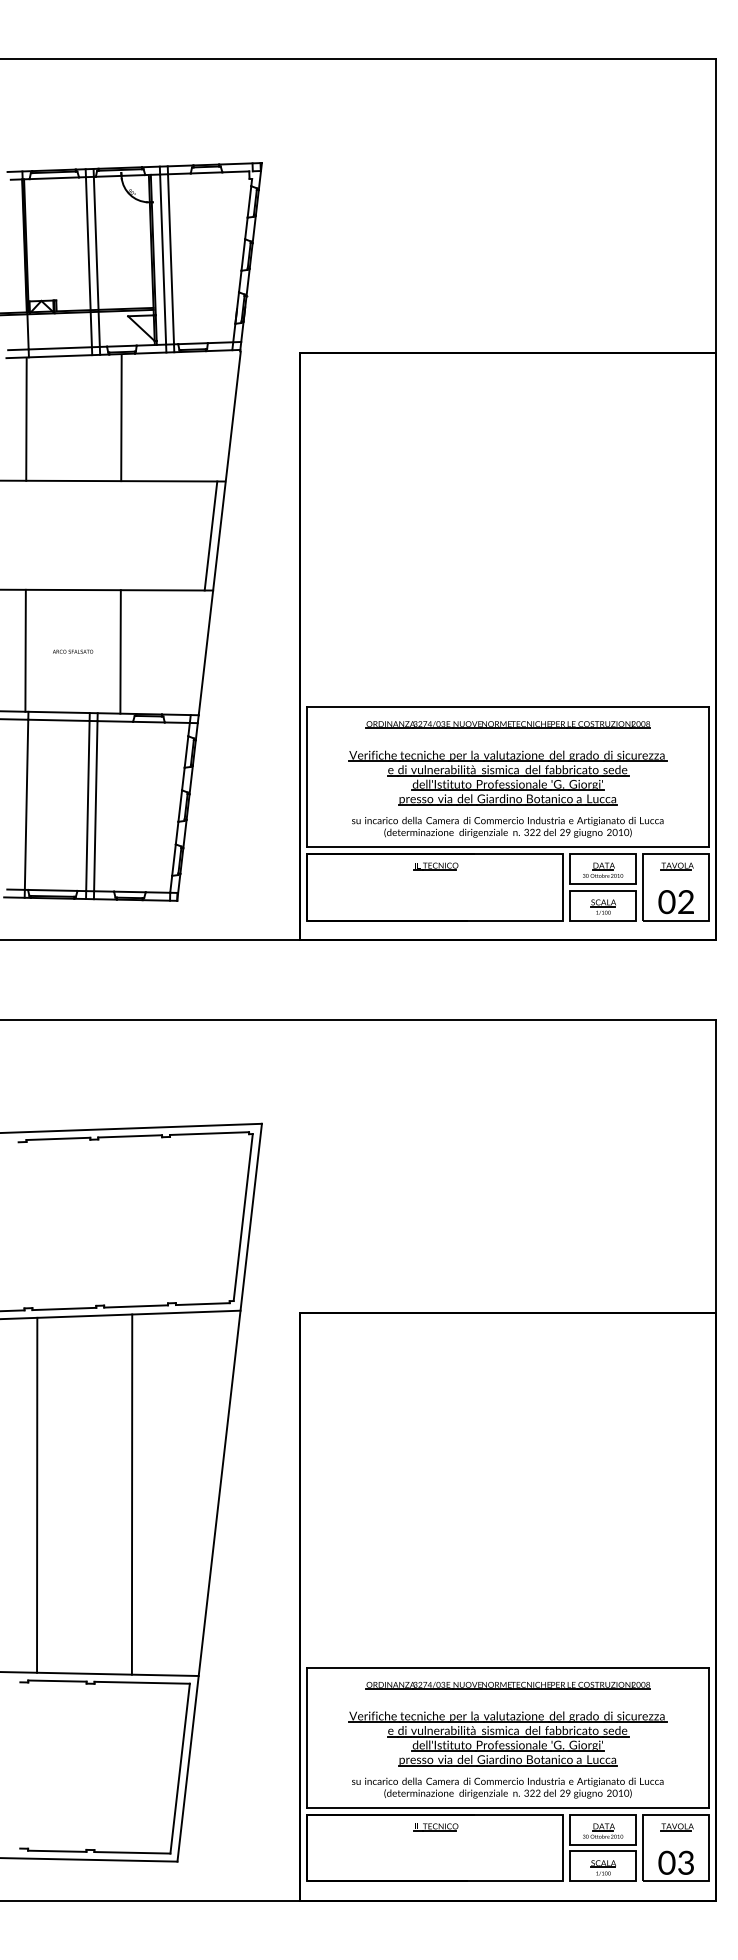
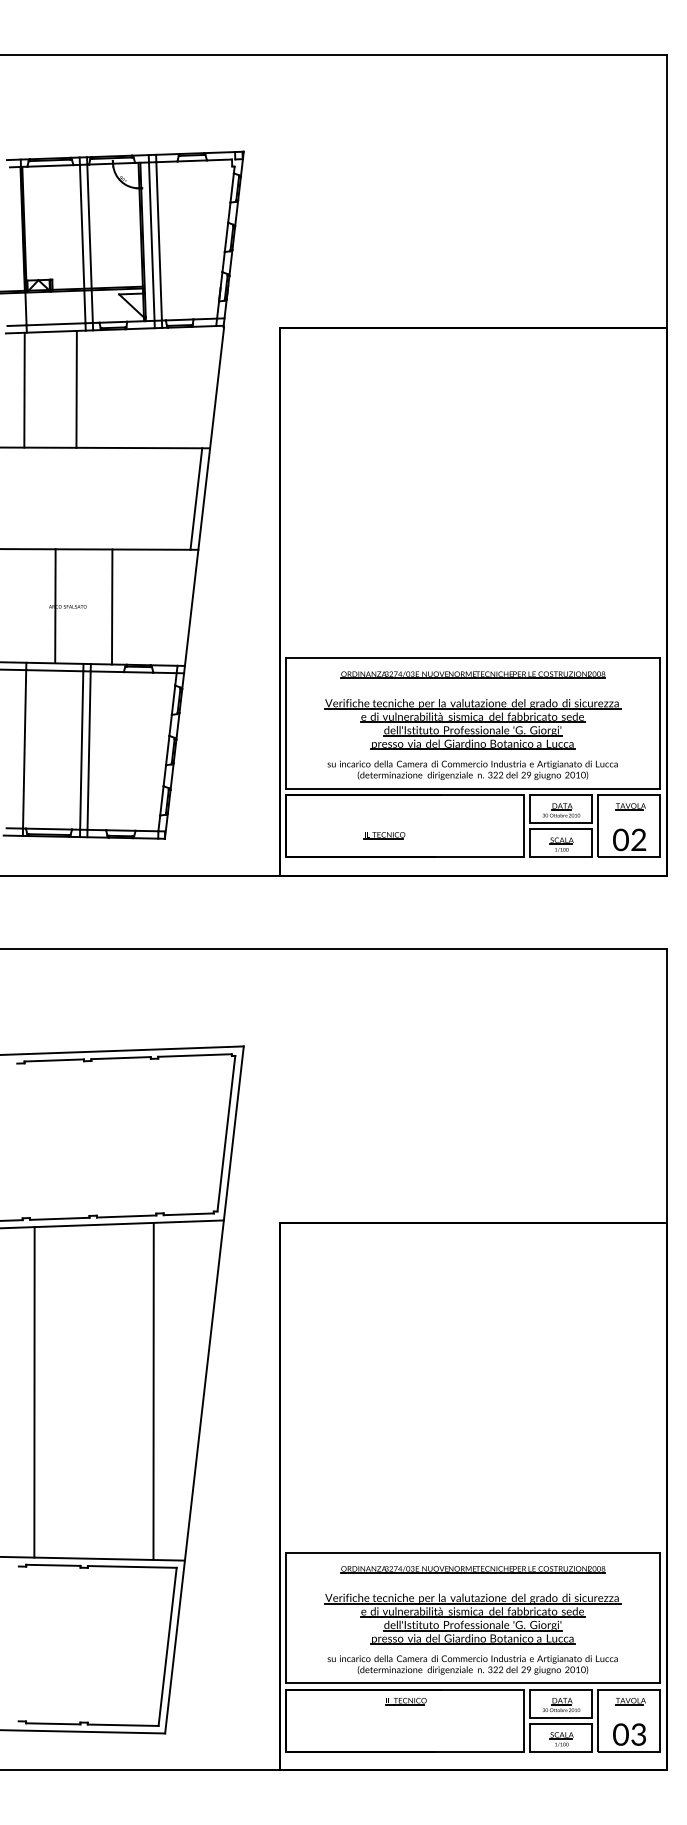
line: (121, 418) -> (76, 389), moved
line: (25, 650) -> (55, 605), moved
part: (435, 866) -> (384, 835), moved
line: (131, 1494) -> (153, 1391), moved

